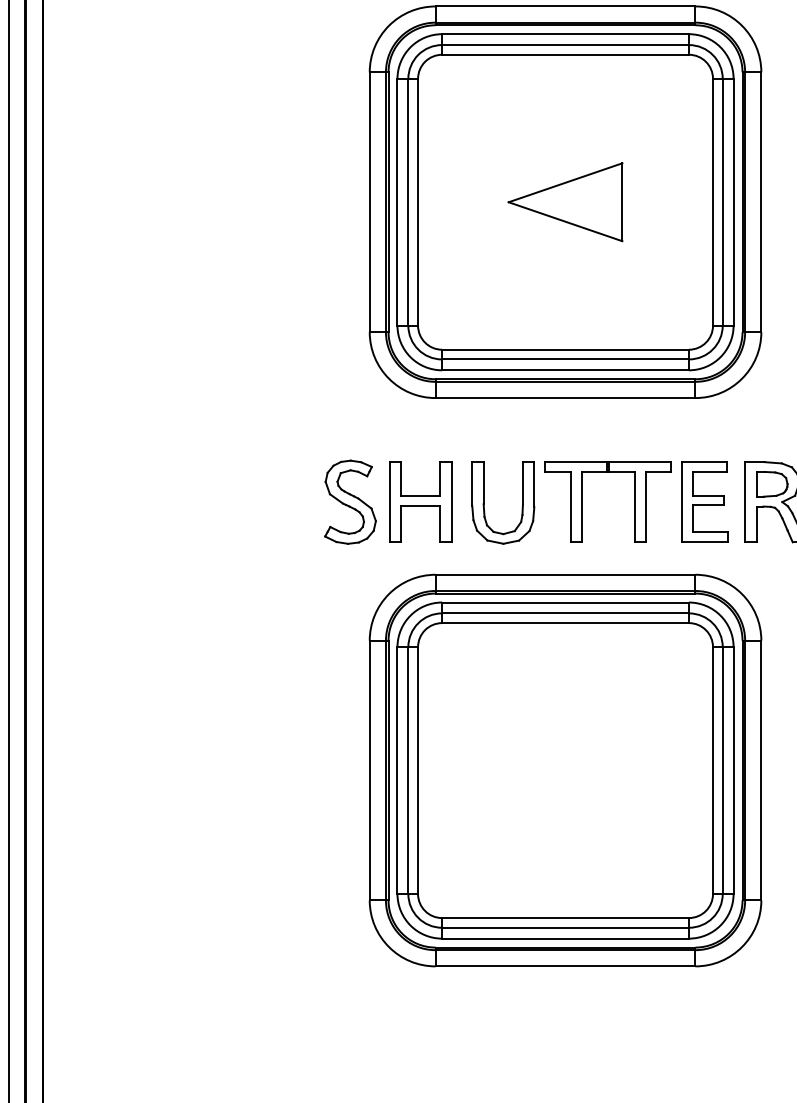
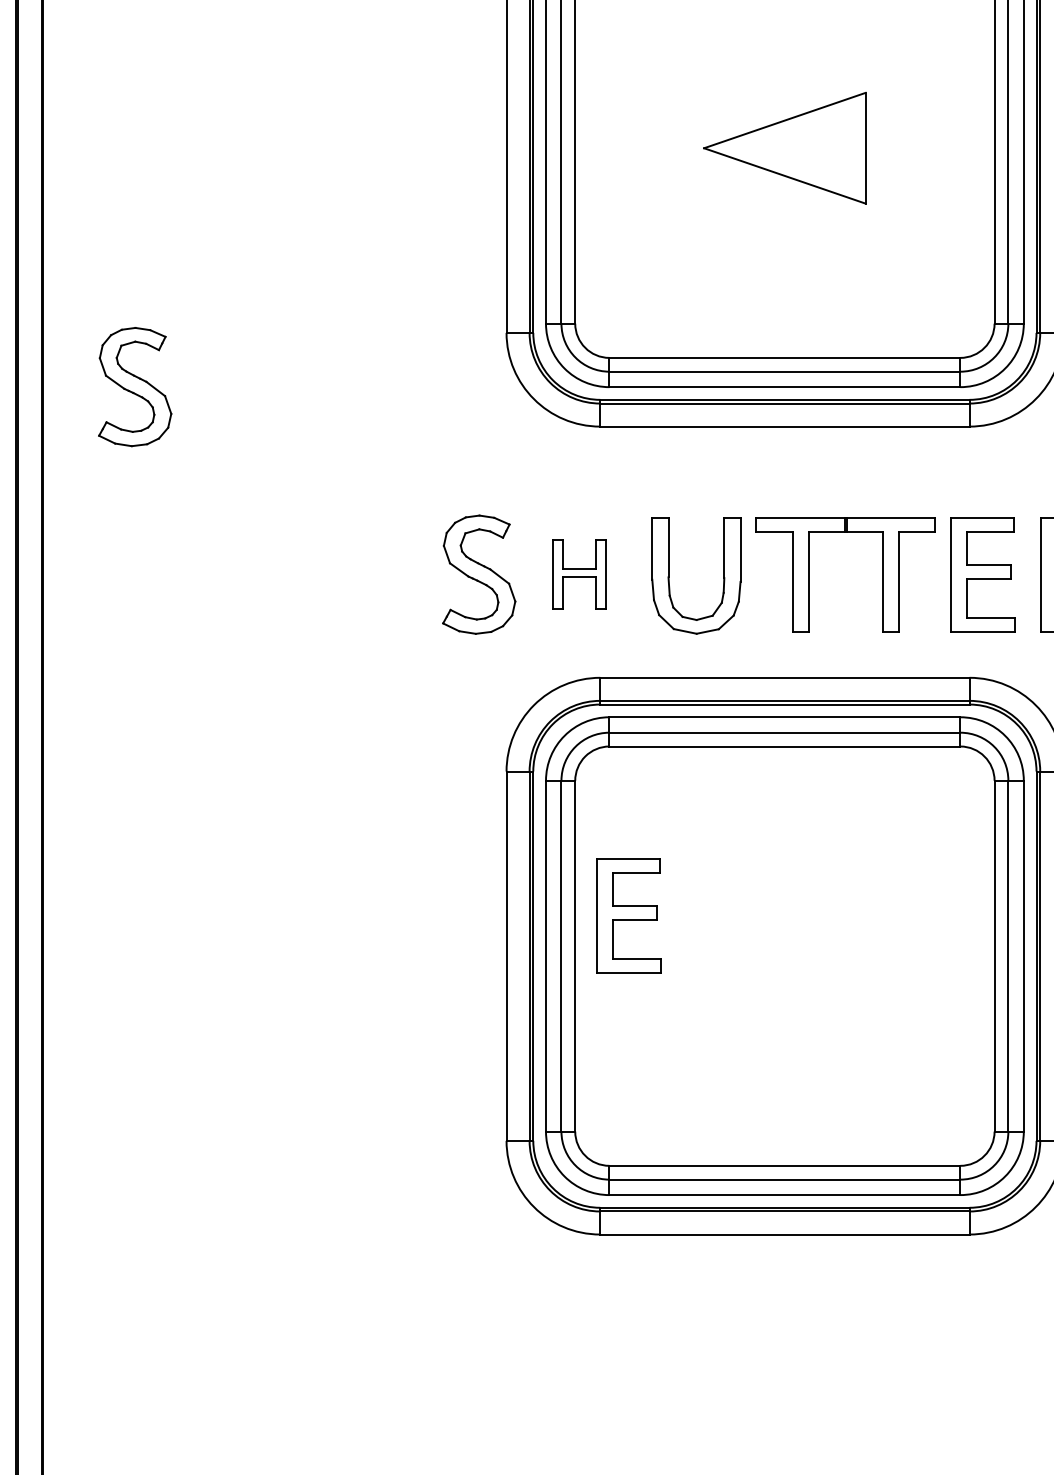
part: (108, 369) -> (135, 385), added
part: (420, 501) -> (578, 573), size x0.6
part: (455, 741) -> (628, 914), added

